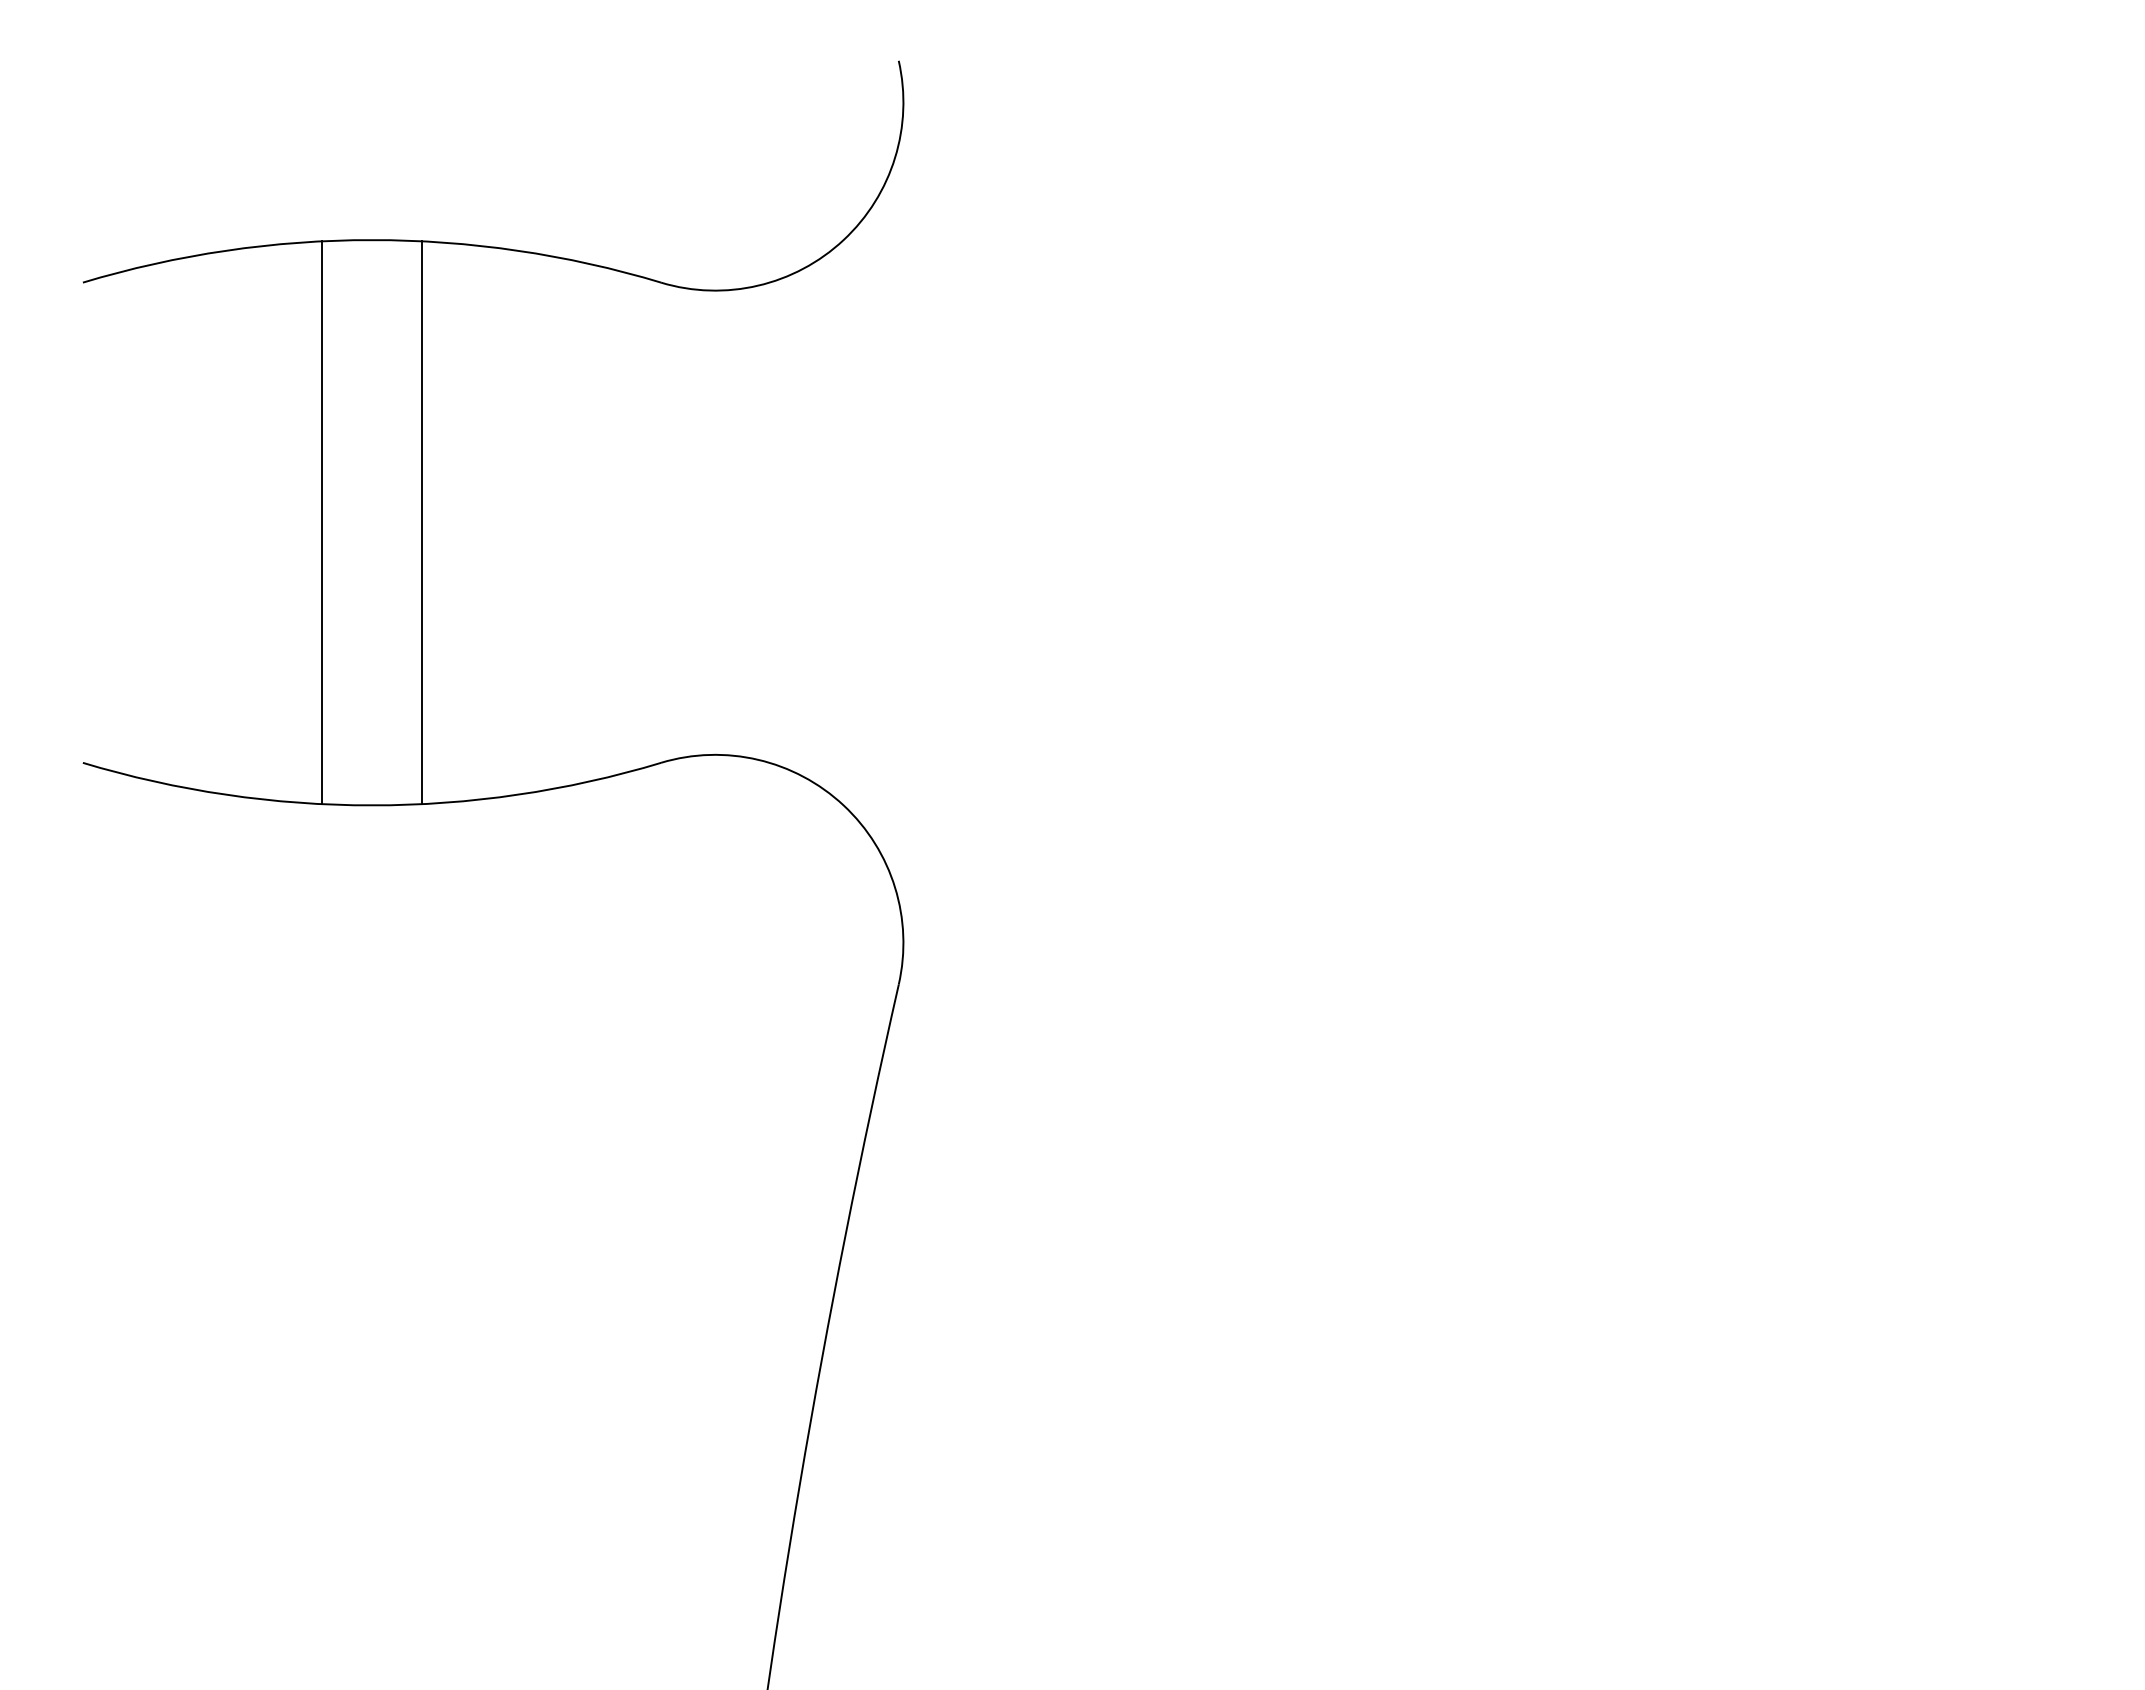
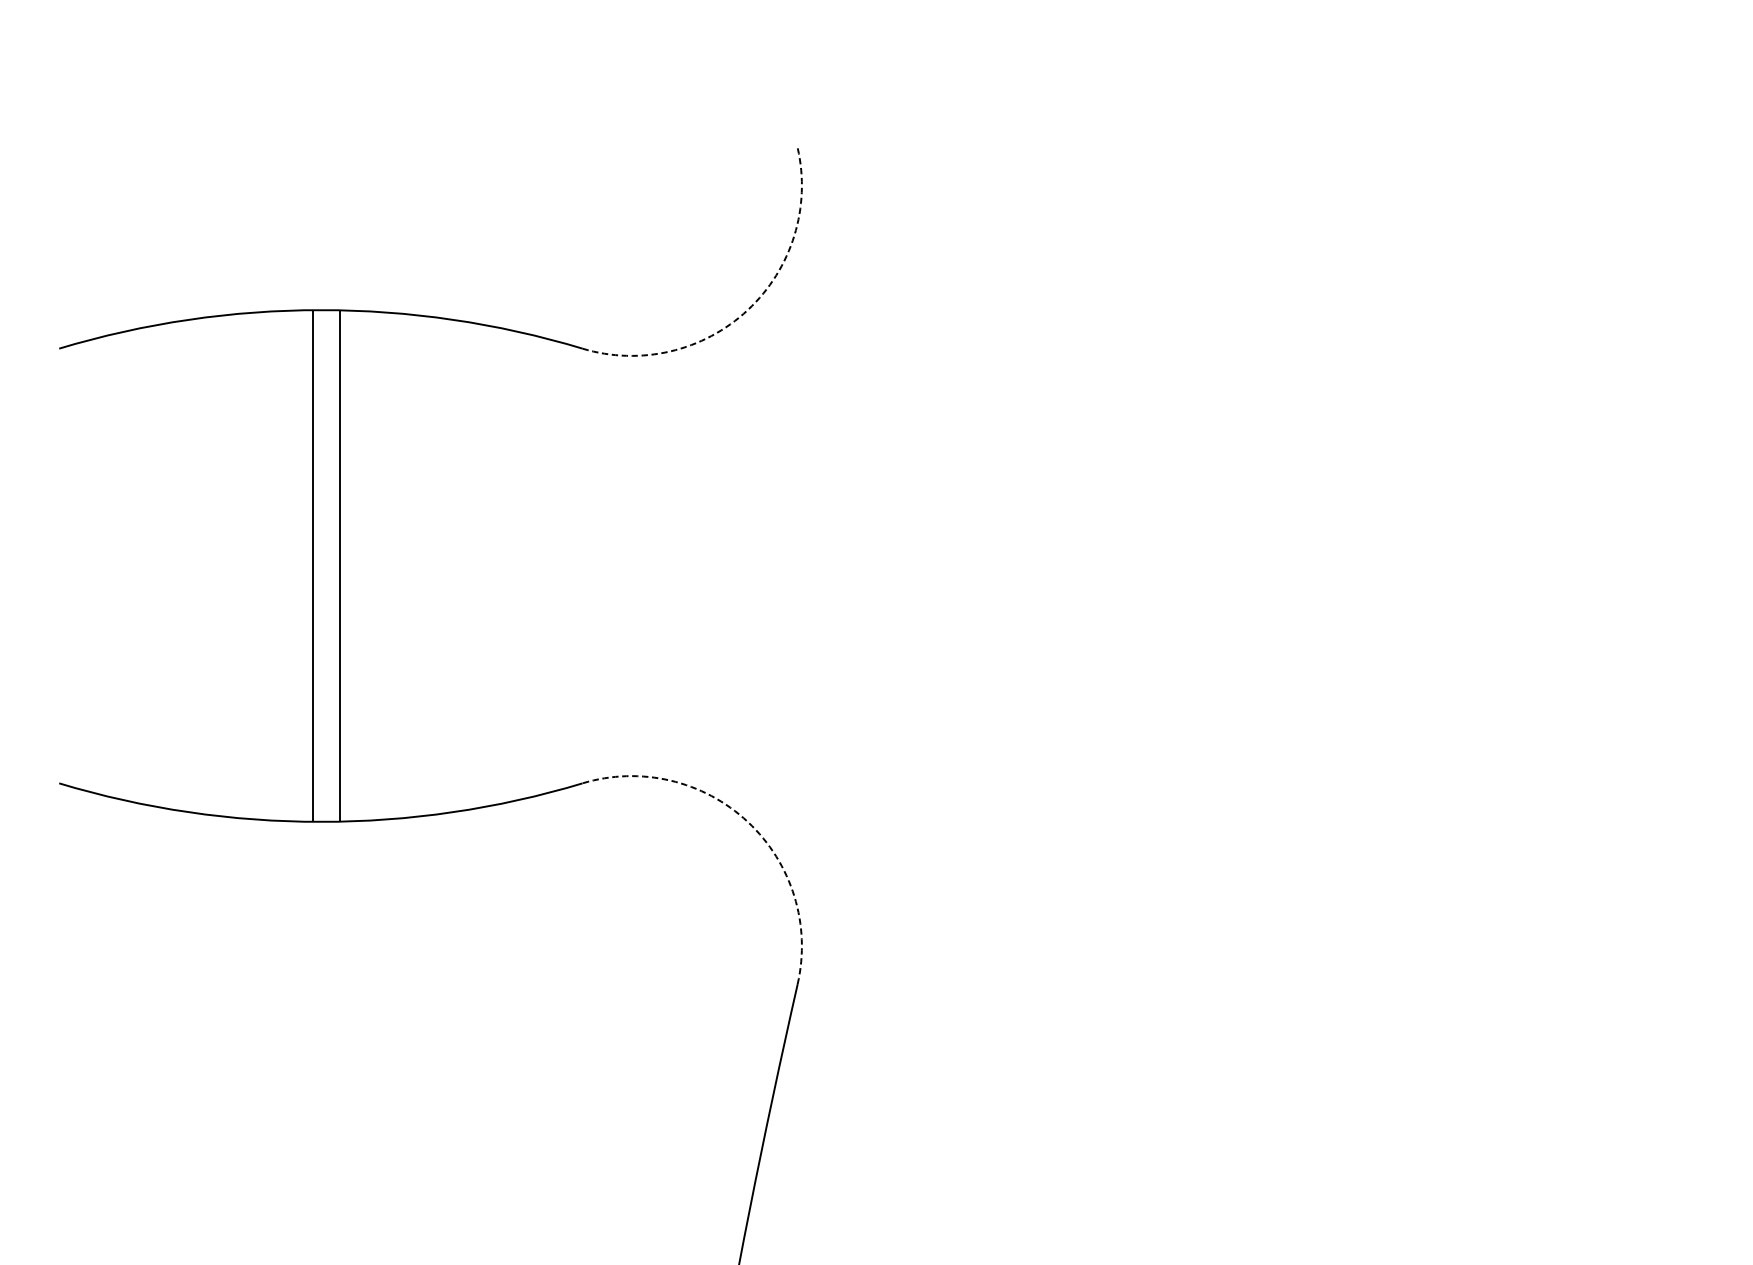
arc: (843, 240) -> (747, 310), solid -> dashed
line: (321, 522) -> (339, 565), moved
line: (422, 522) -> (313, 565), moved
arc: (843, 805) -> (747, 821), solid -> dashed

